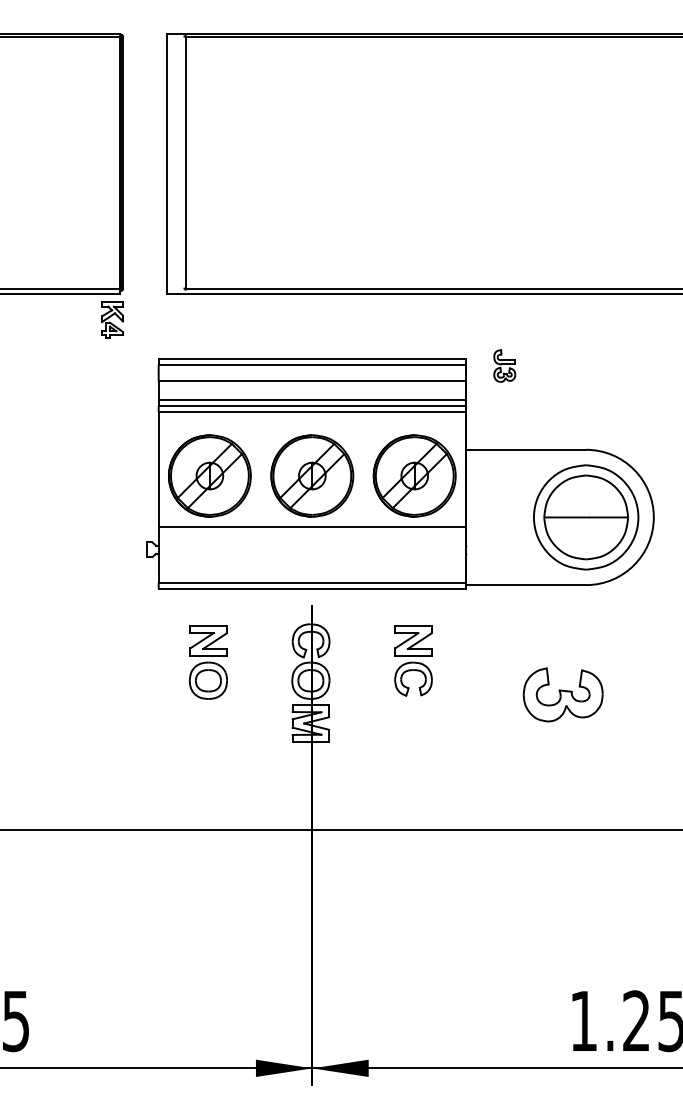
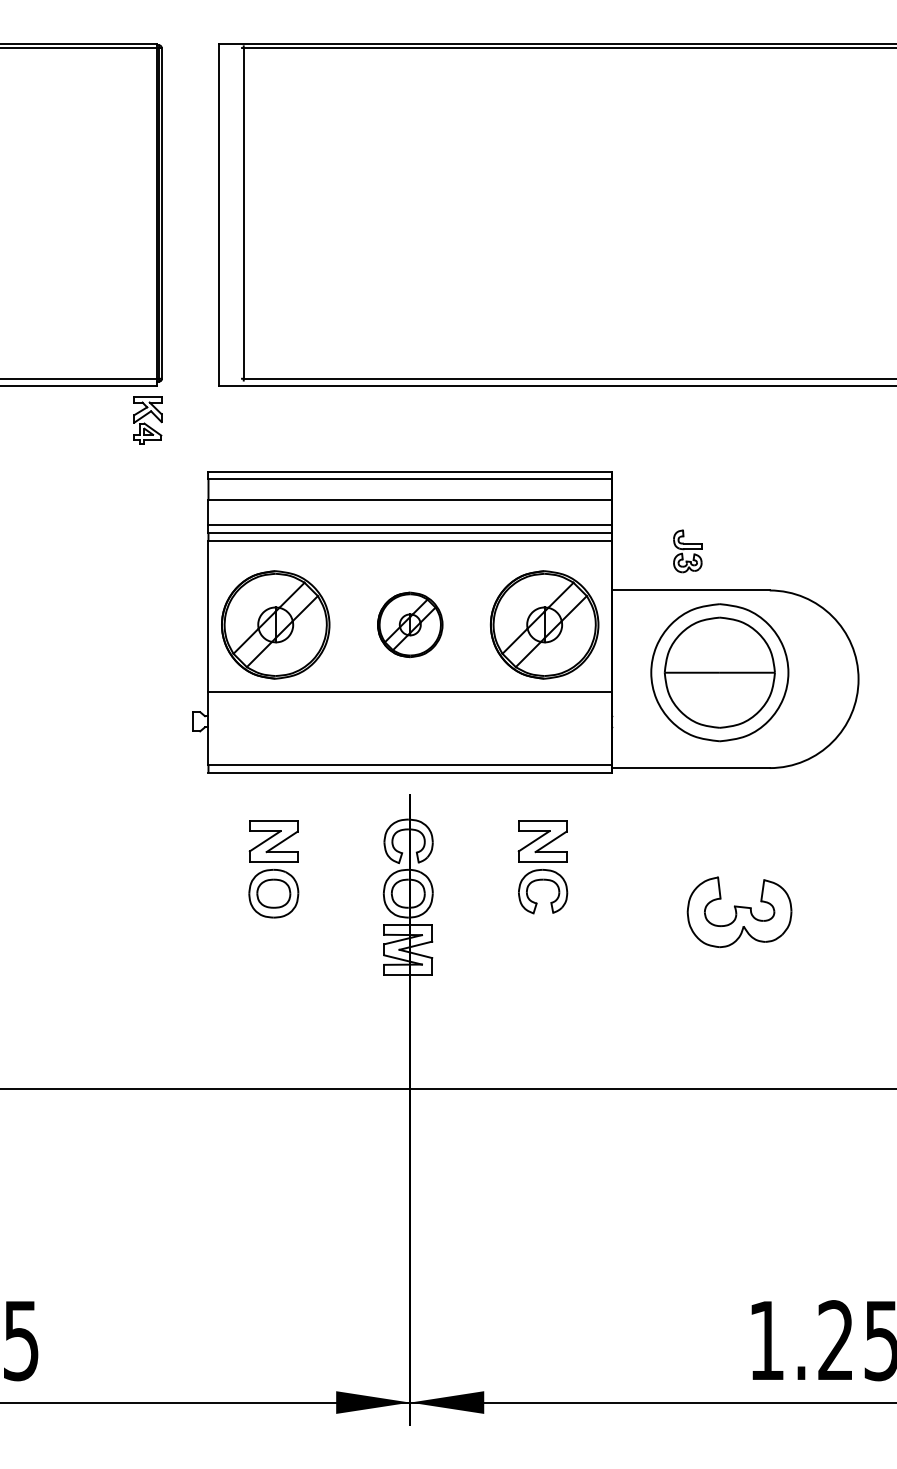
part: (504, 365) -> (687, 550), moved
part: (312, 475) -> (410, 624), size x0.6
part: (586, 517) -> (720, 672), moved

